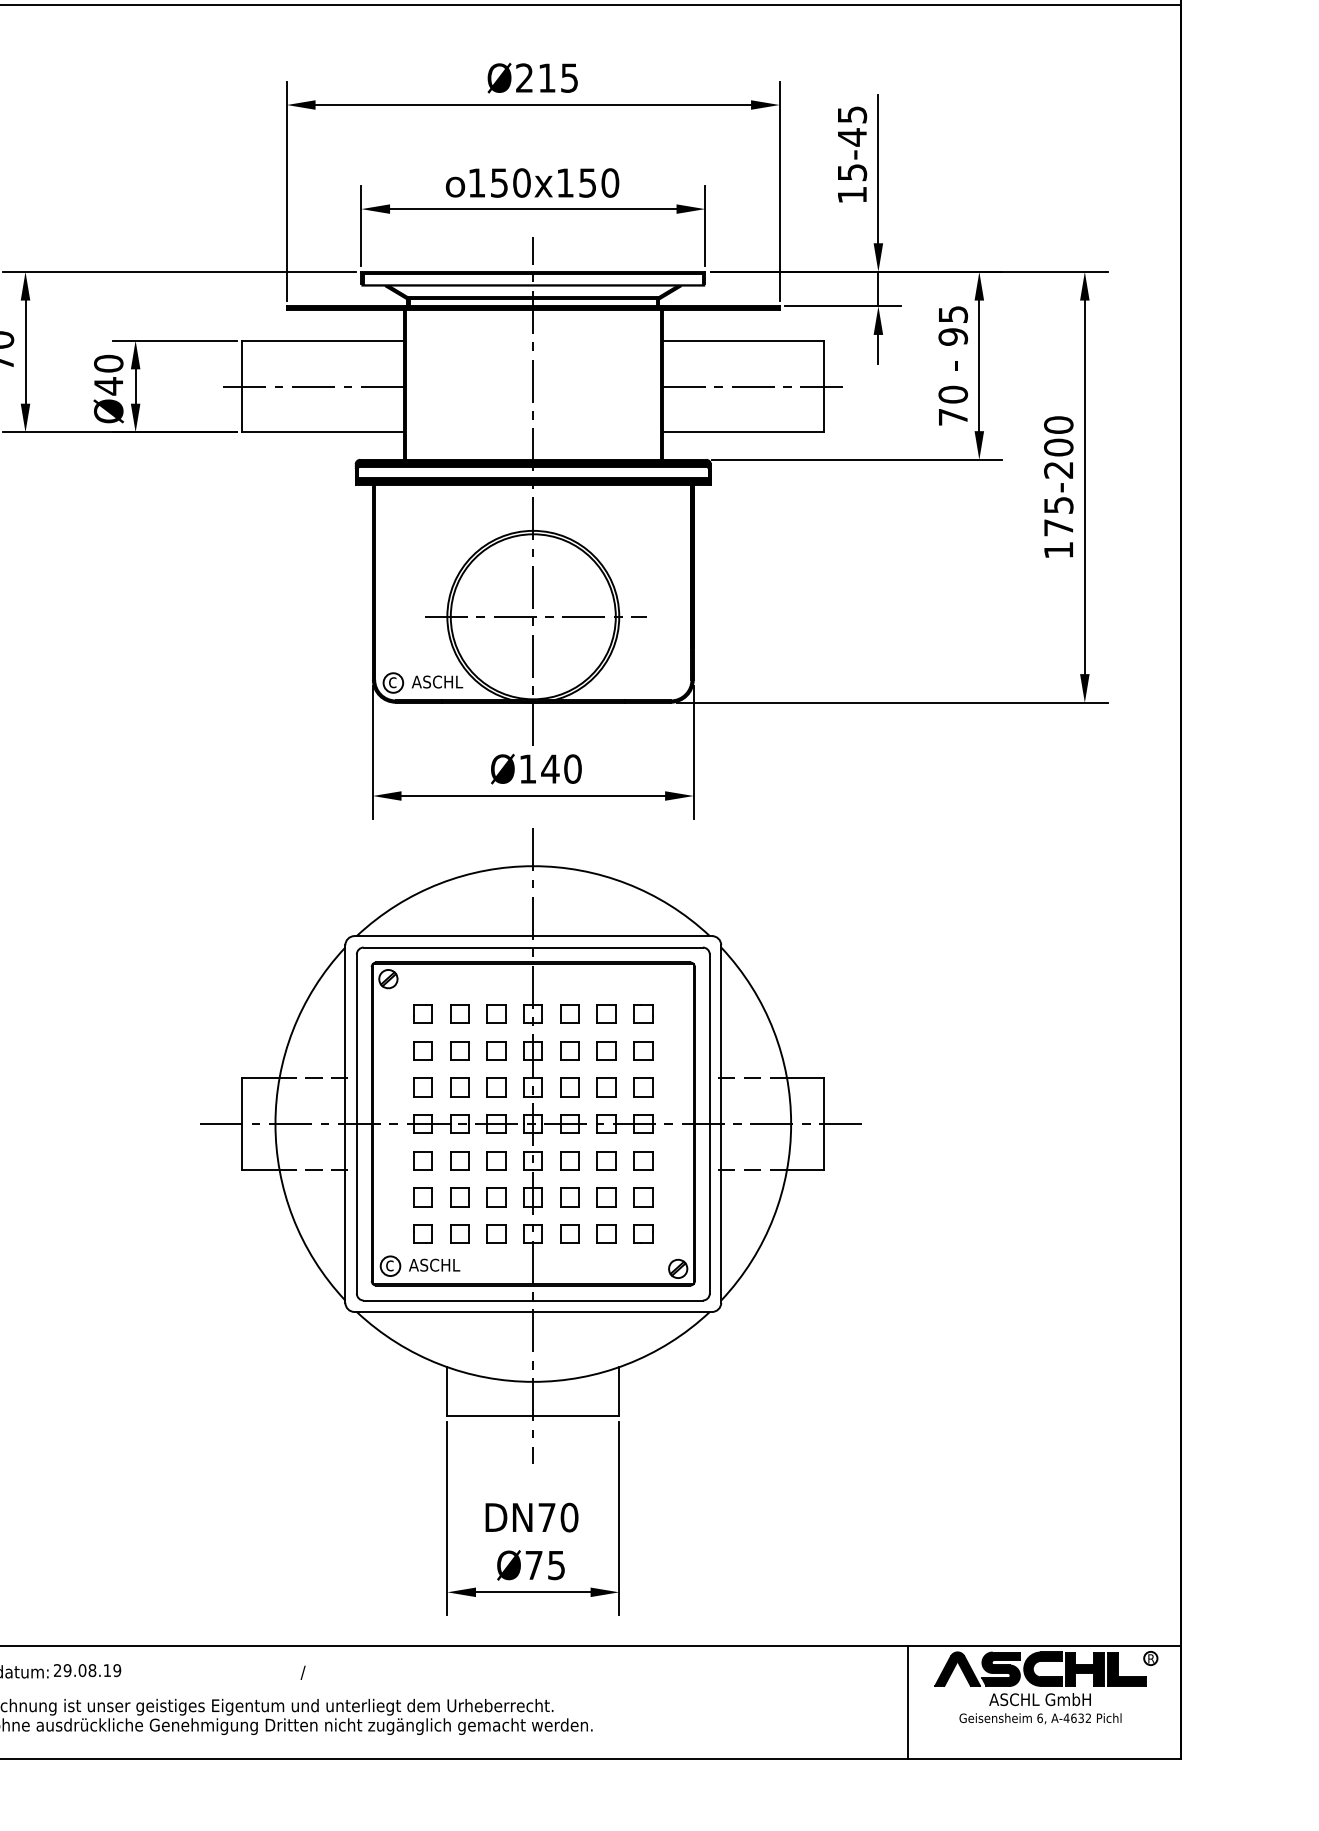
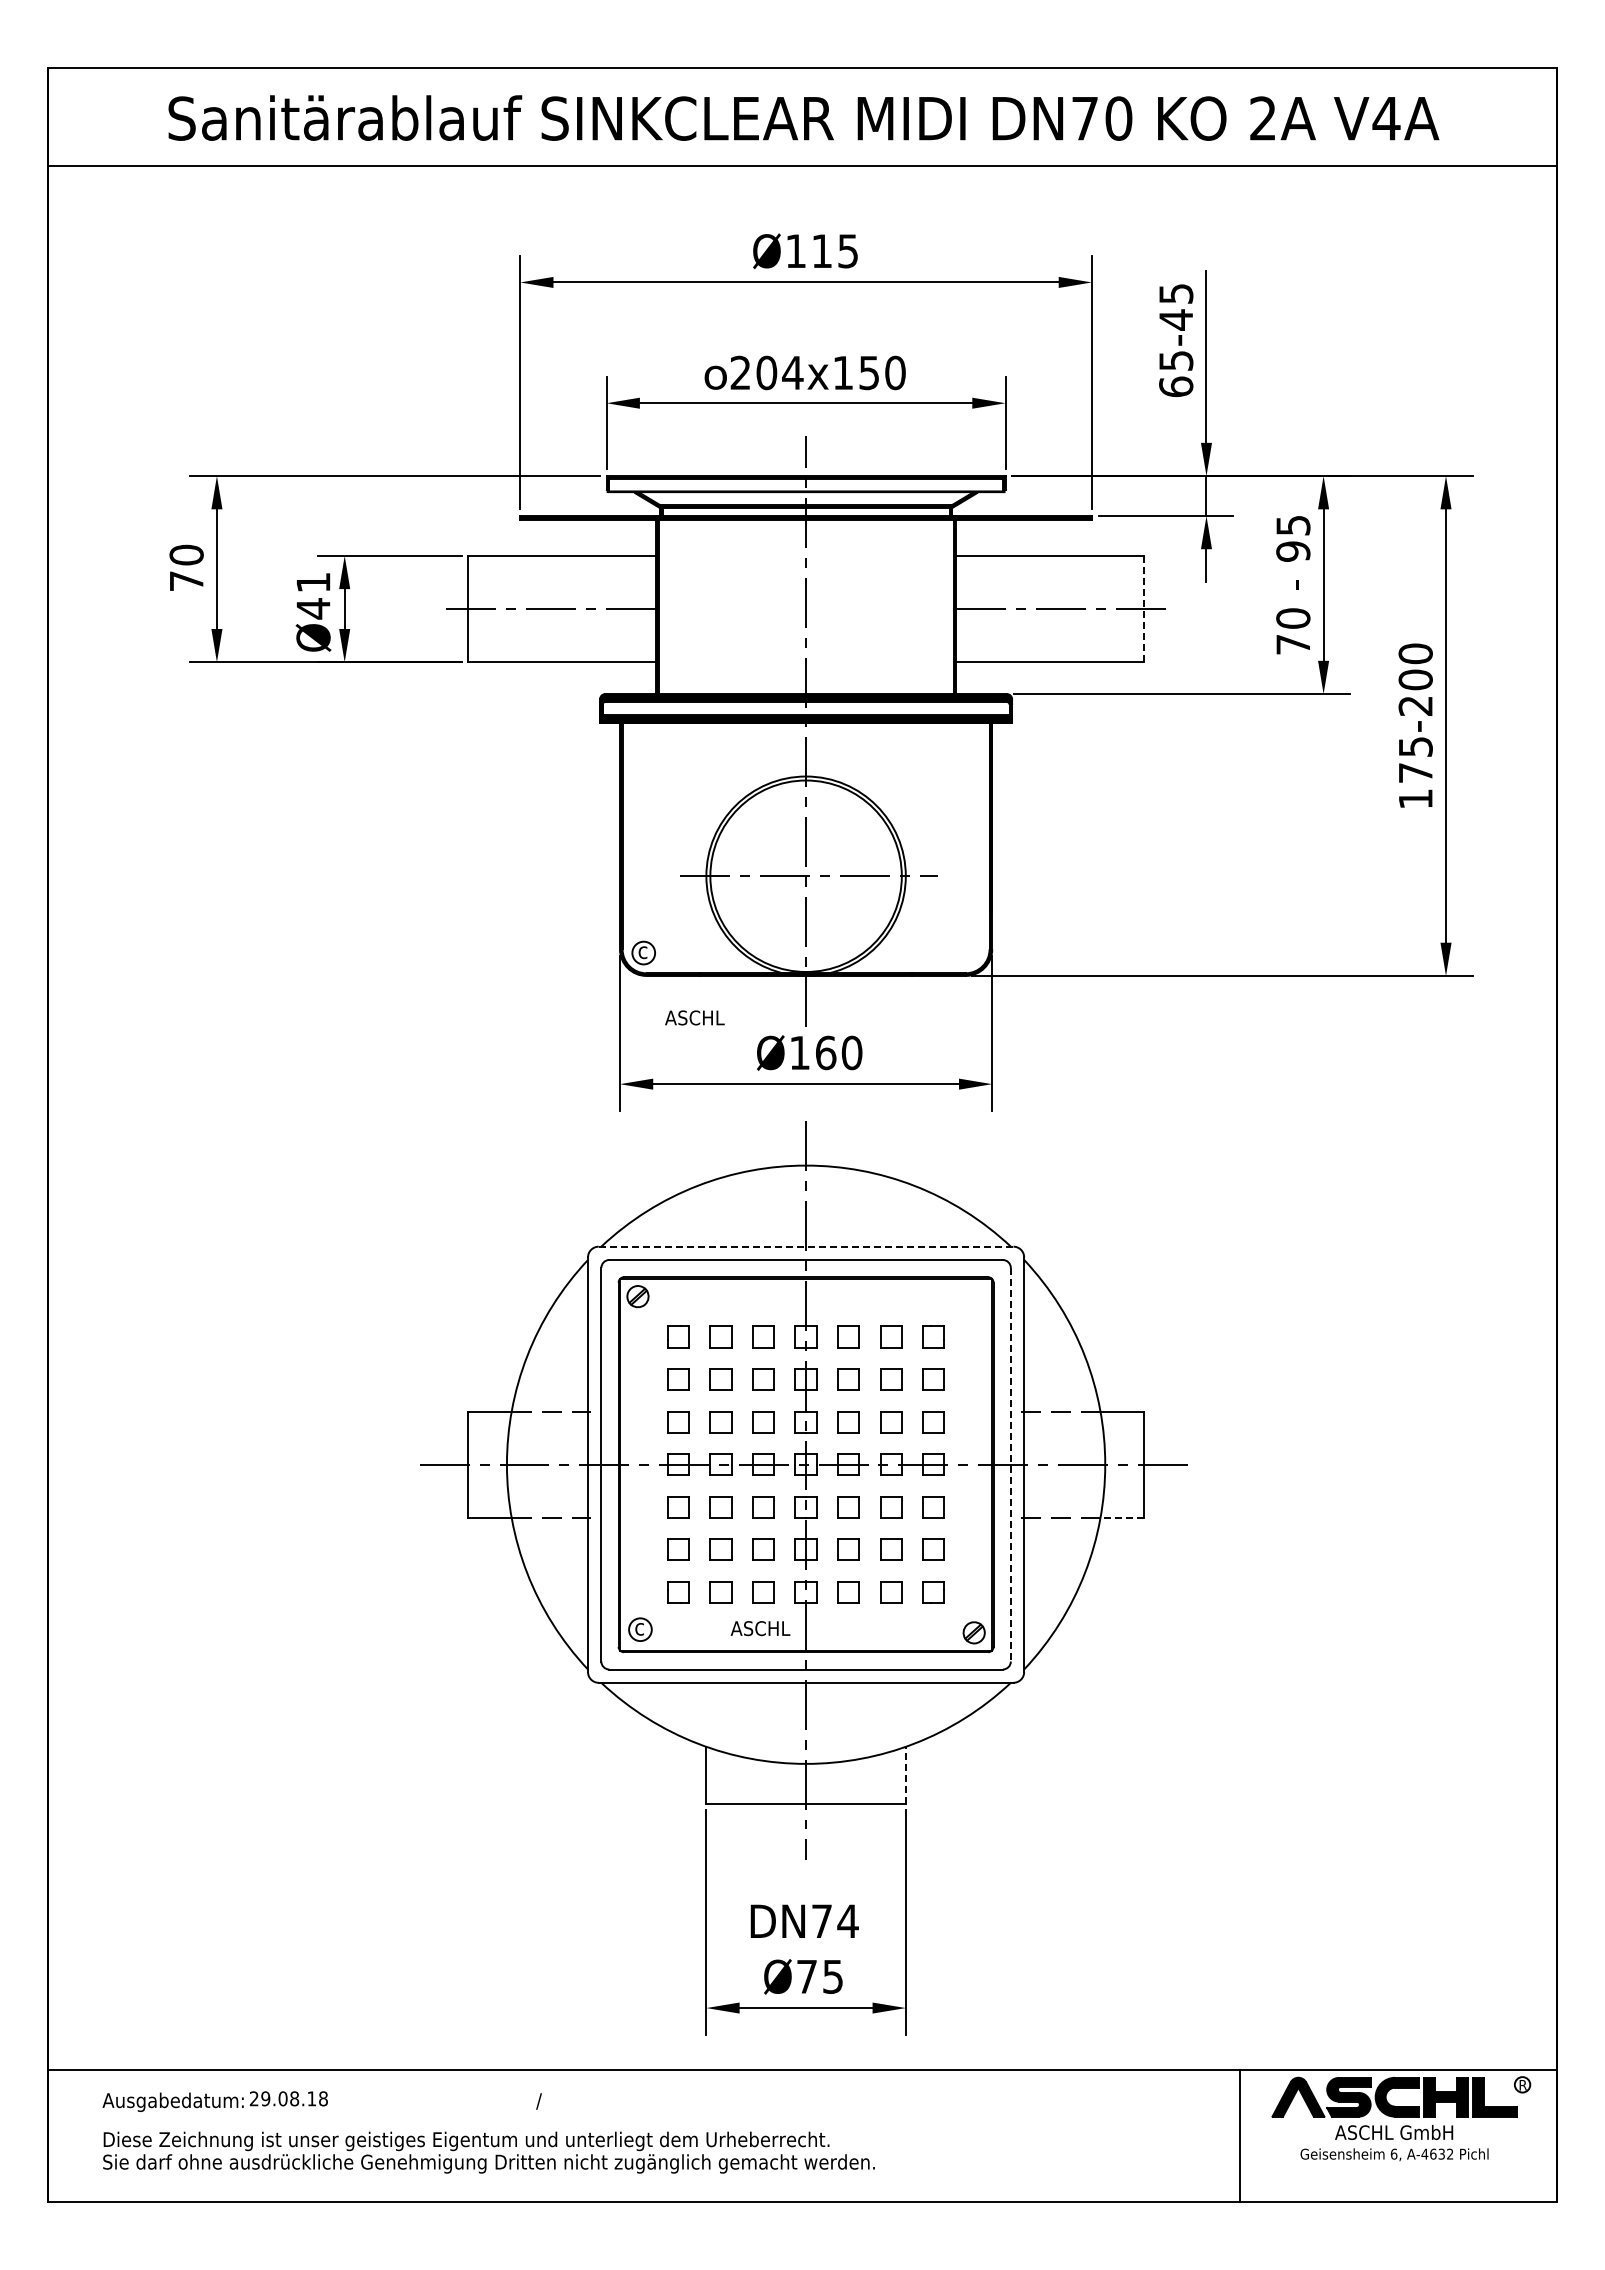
text: (524, 77) -> (795, 250), Ø215 -> Ø115
text: (499, 182) -> (766, 372), 150x150 -> 204x150
text: (852, 194) -> (1176, 386), 15-45 -> 65-45
text: (108, 363) -> (313, 582), Ø40 -> Ø41
line: (824, 386) -> (1143, 609), solid -> dashed
text: (437, 681) -> (694, 1017), moved
text: (550, 768) -> (825, 1052), Ø140 -> Ø160
line: (533, 935) -> (806, 1246), solid -> dashed
line: (709, 1123) -> (1010, 1464), solid -> dashed
line: (806, 1169) -> (1122, 1517), solid -> dashed
text: (434, 1265) -> (760, 1628), moved
line: (618, 1391) -> (905, 1774), solid -> dashed
text: (568, 1517) -> (847, 1921), DN70 -> DN74
text: (116, 1670) -> (322, 2098), 29.08.19 -> 29.08.18

